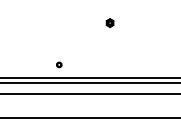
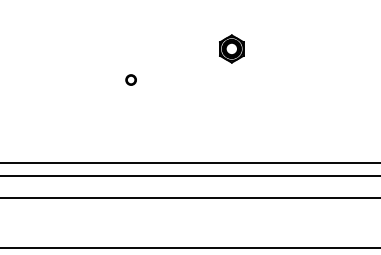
part: (109, 22) -> (230, 47), size x1.67
part: (59, 64) -> (131, 79), moved

